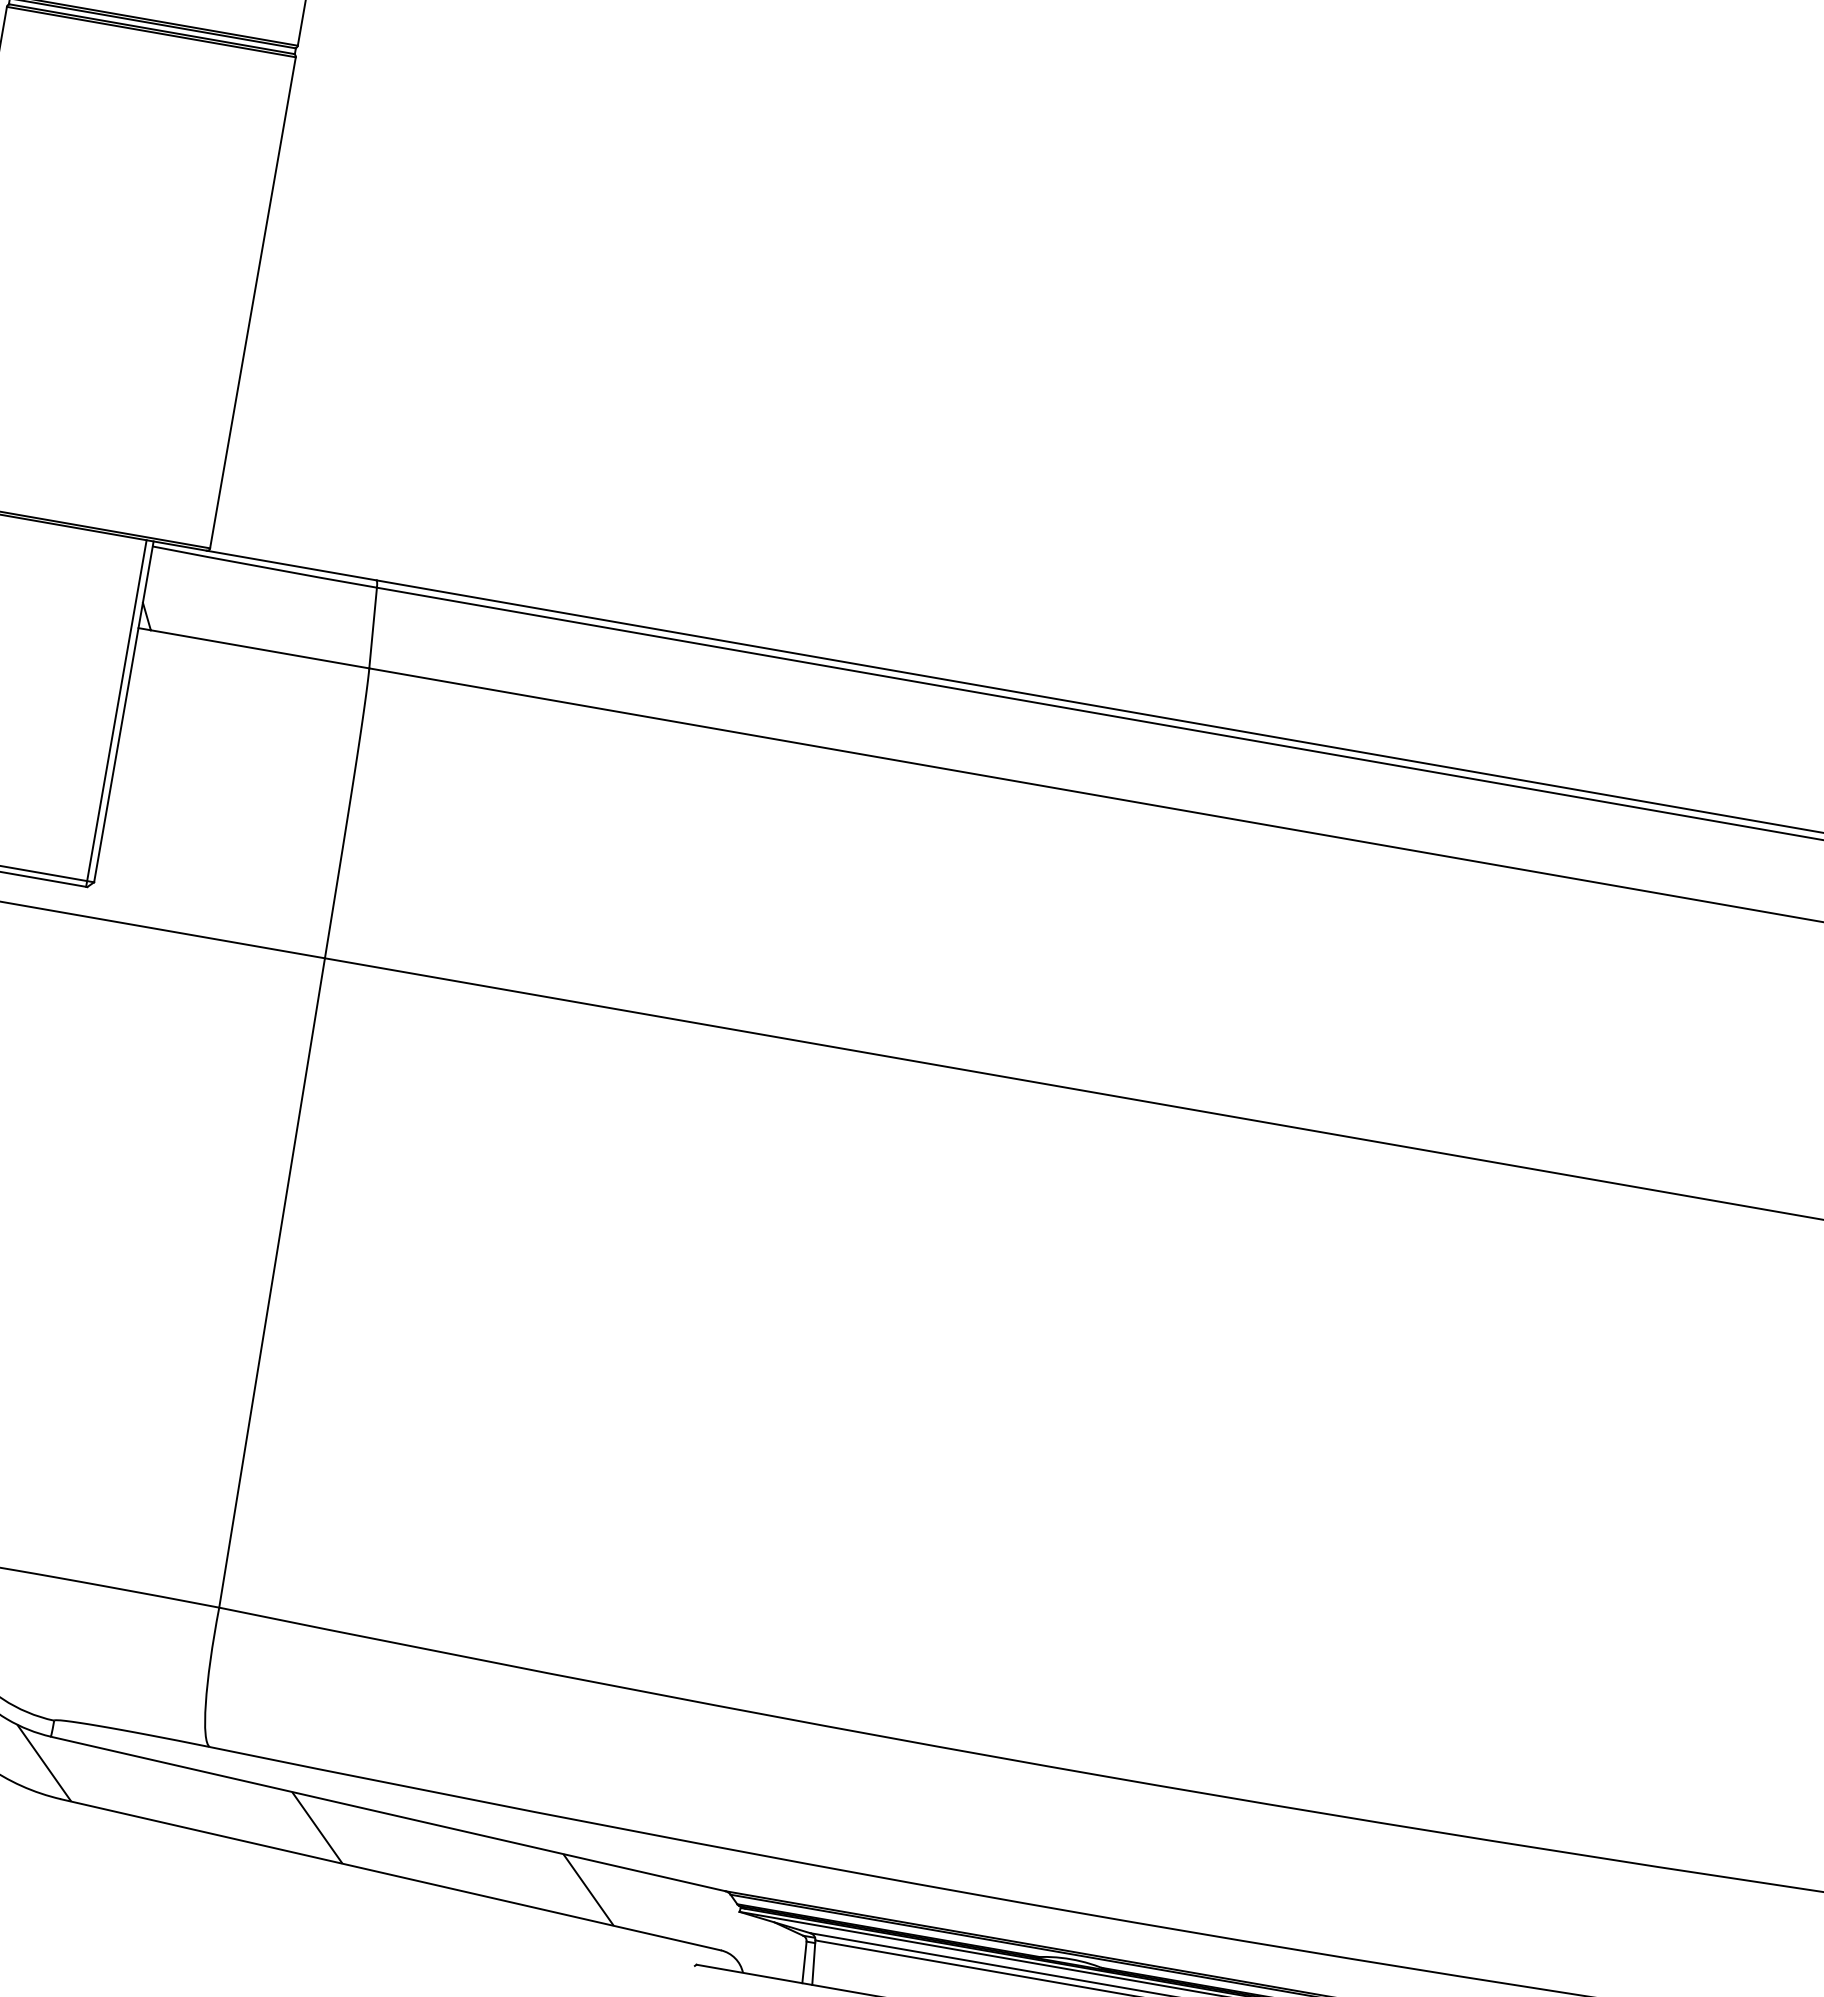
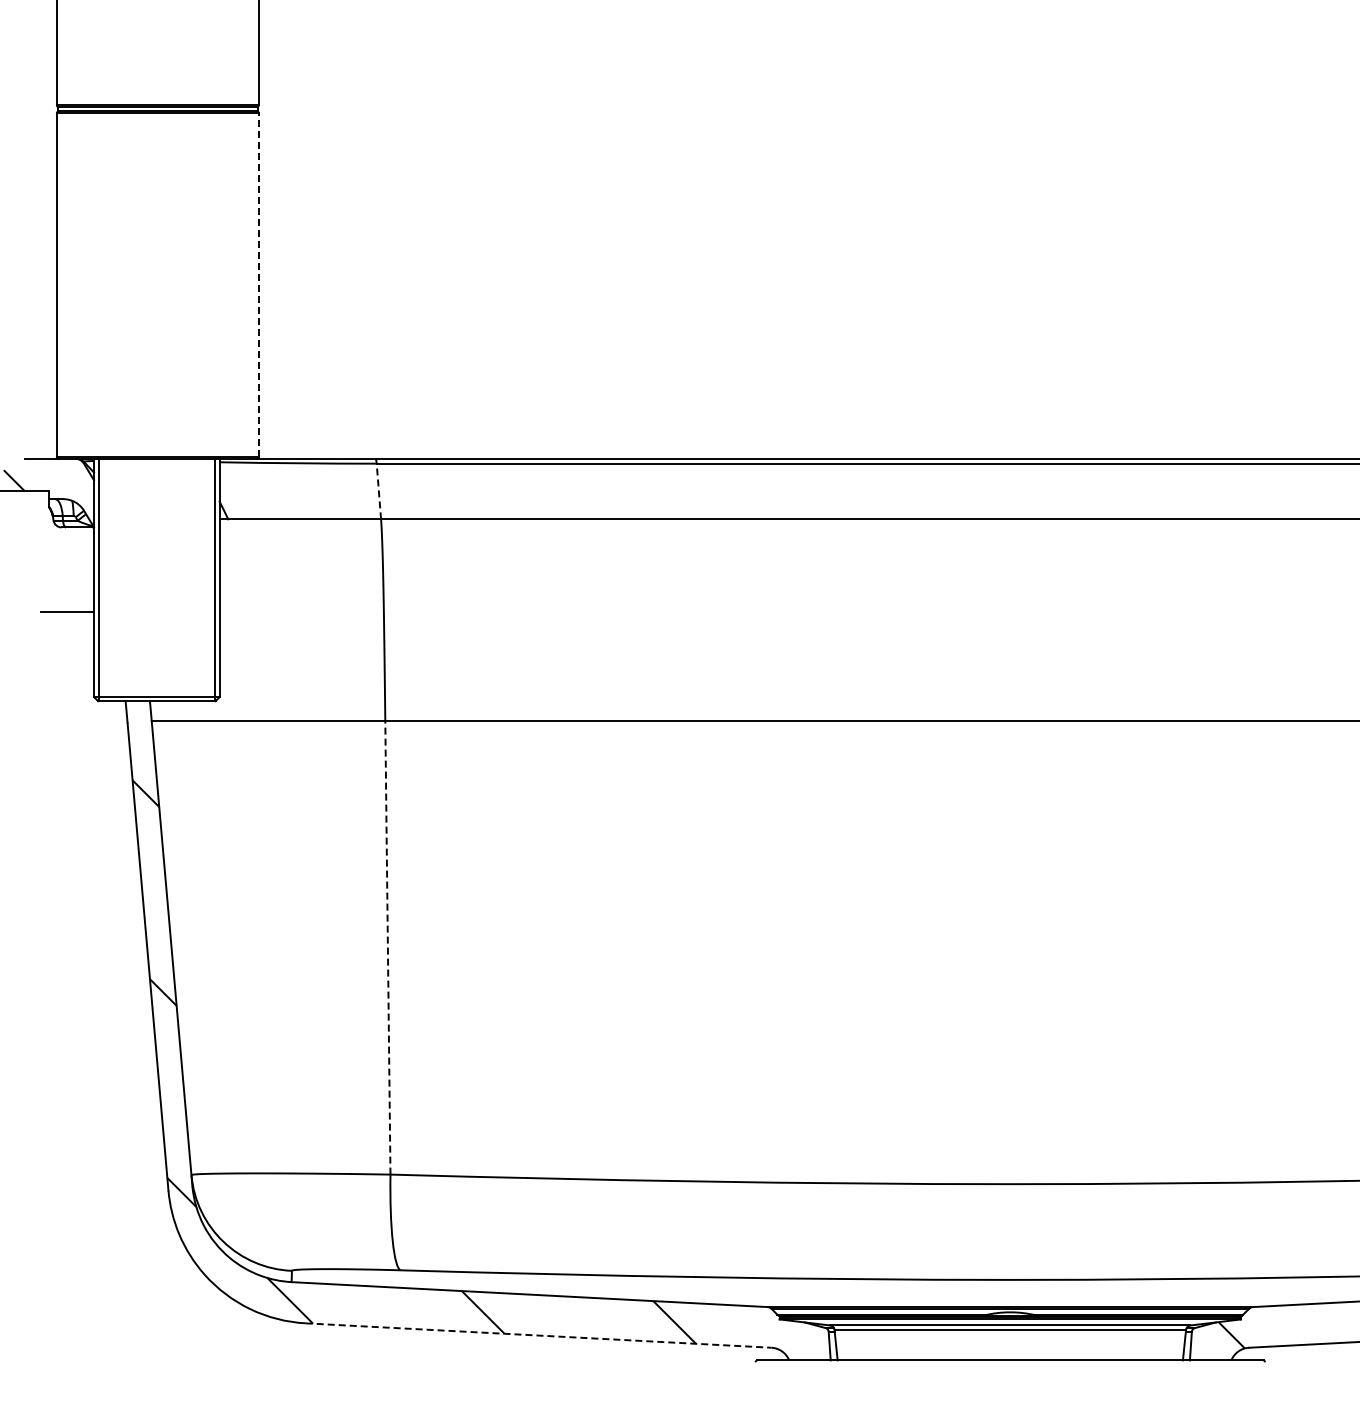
line: (252, 303) -> (258, 285), solid -> dashed
line: (372, 627) -> (378, 491), solid -> dashed
line: (271, 1282) -> (387, 947), solid -> dashed
line: (392, 1874) -> (539, 1335), solid -> dashed

